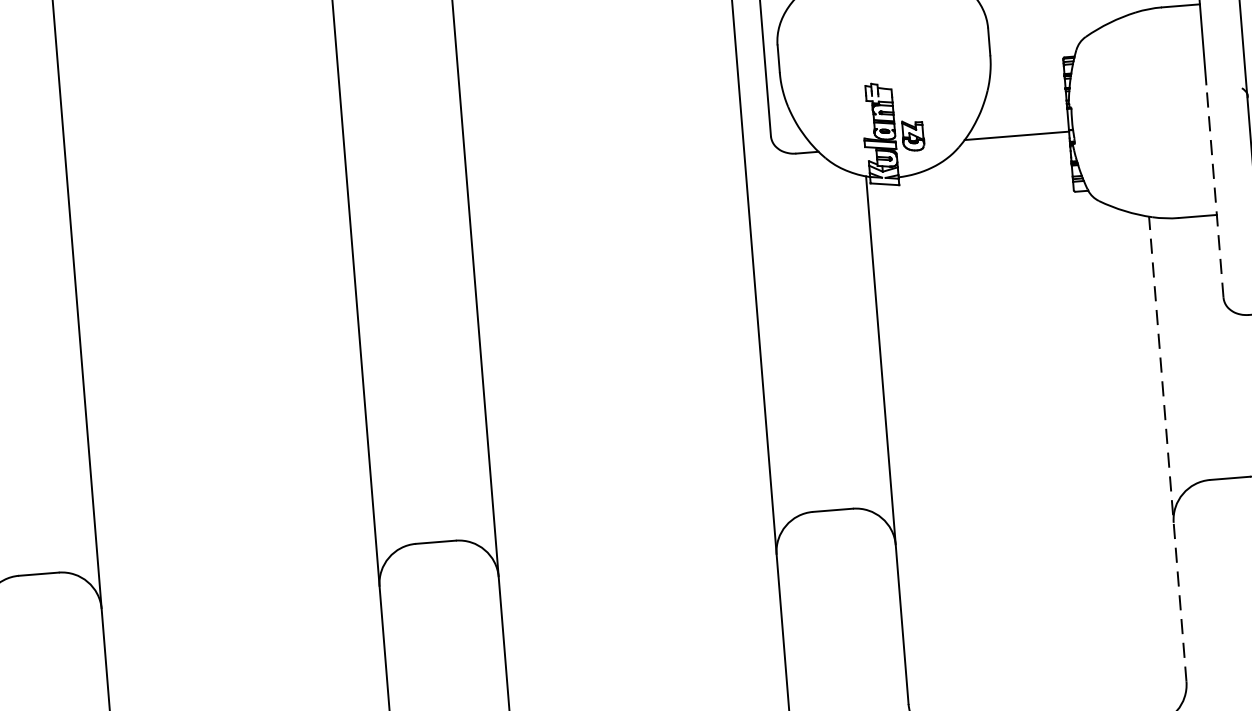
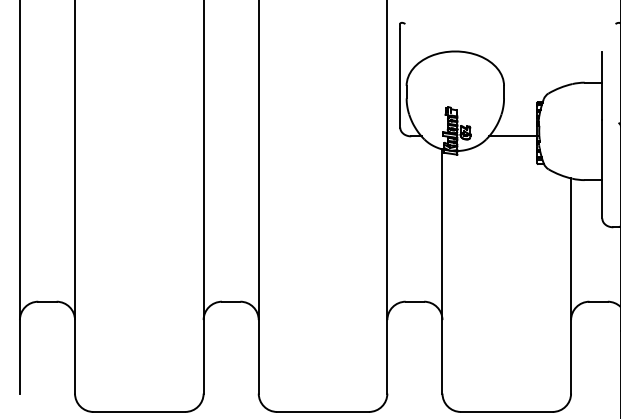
line: (1215, 189) -> (602, 168), dashed -> solid
line: (1168, 450) -> (571, 286), dashed -> solid

